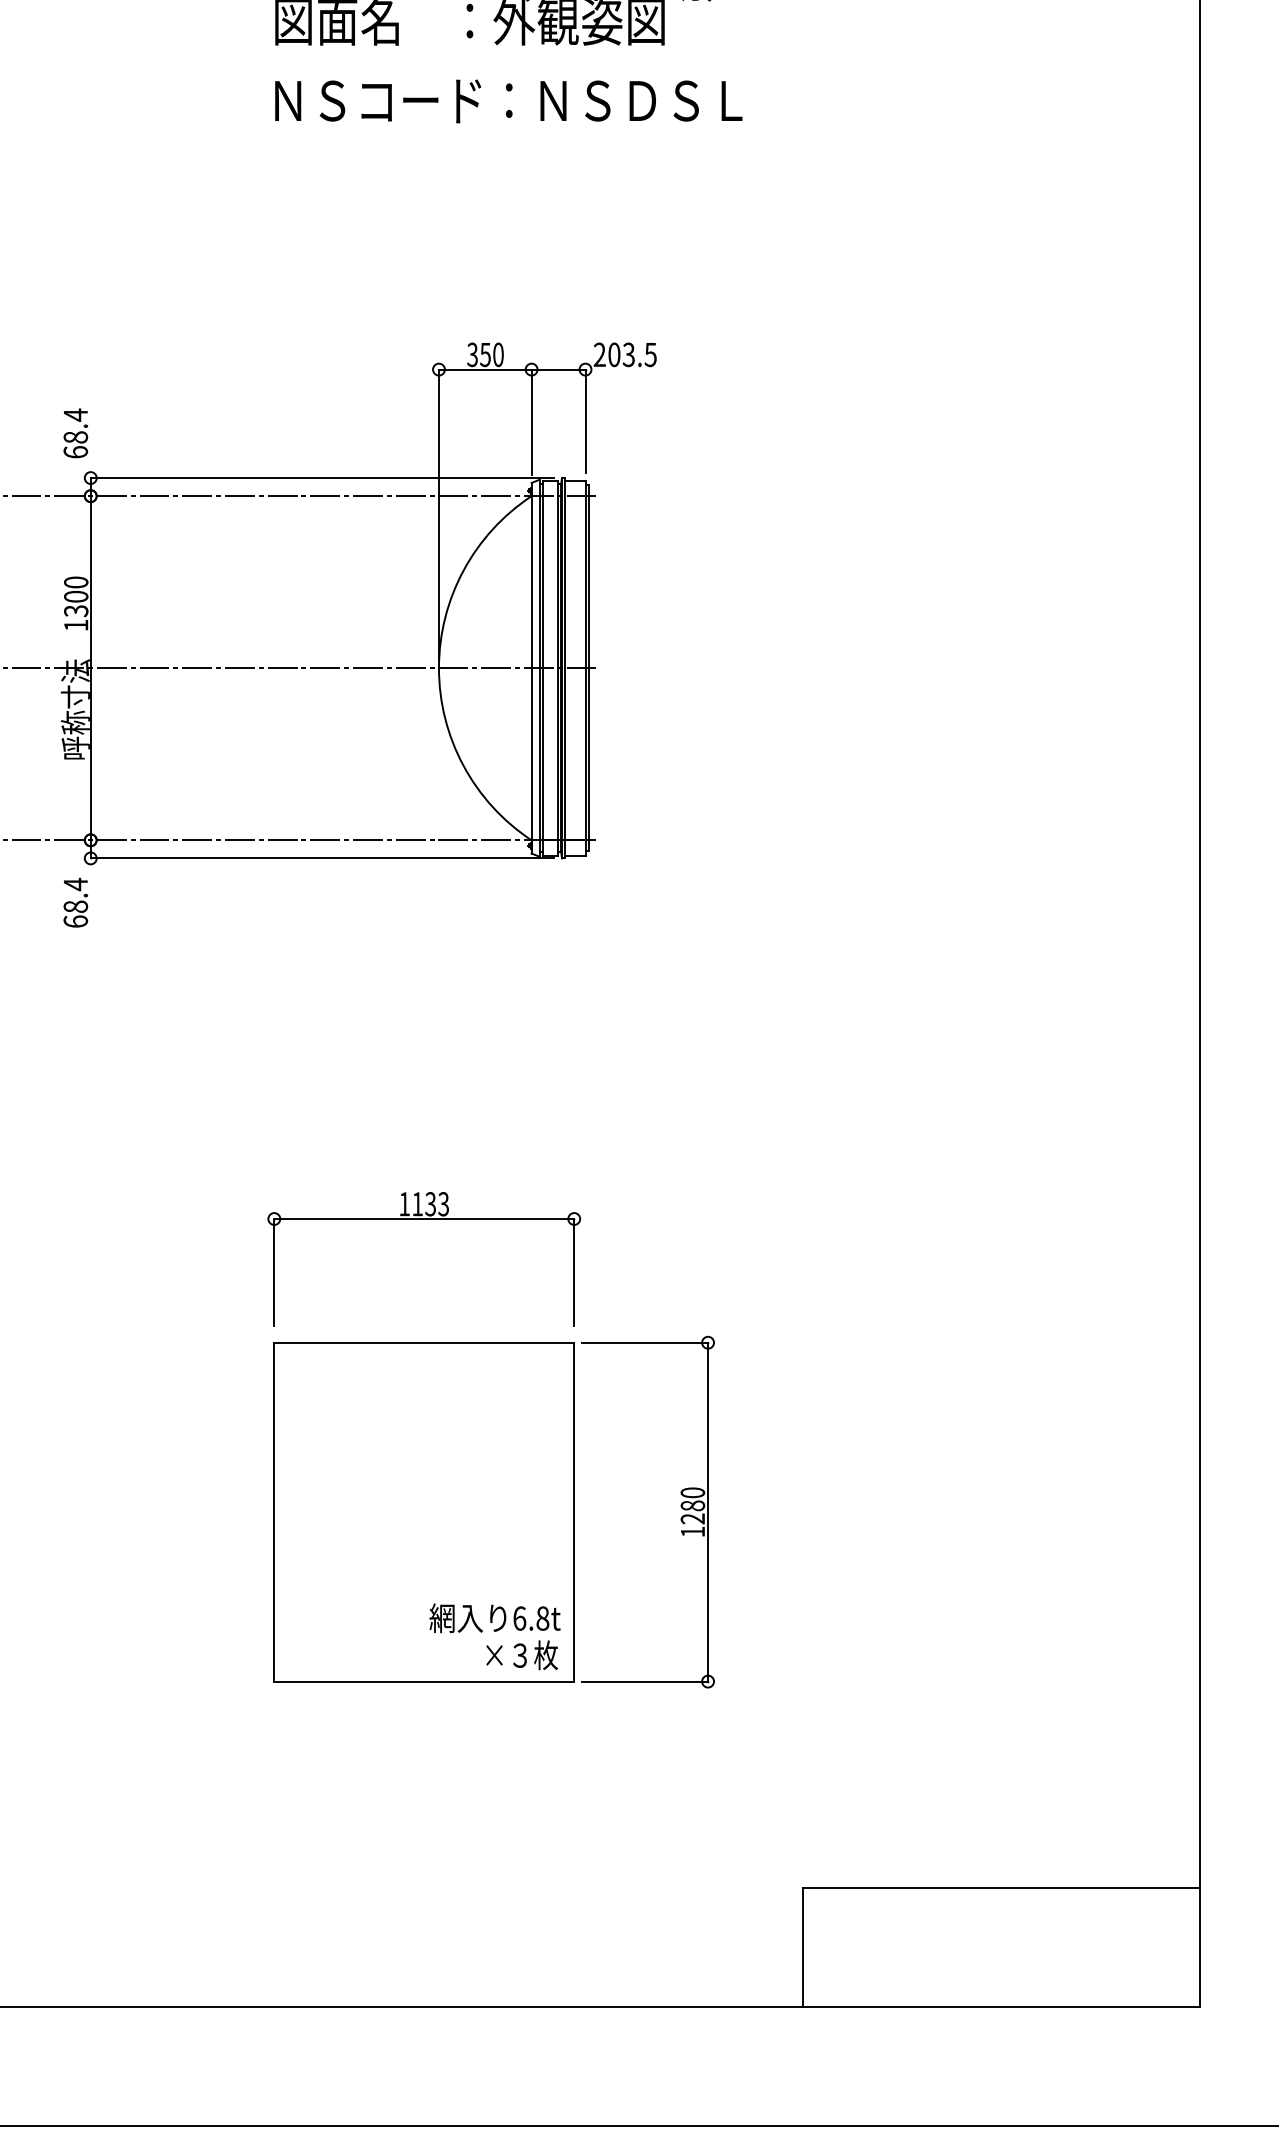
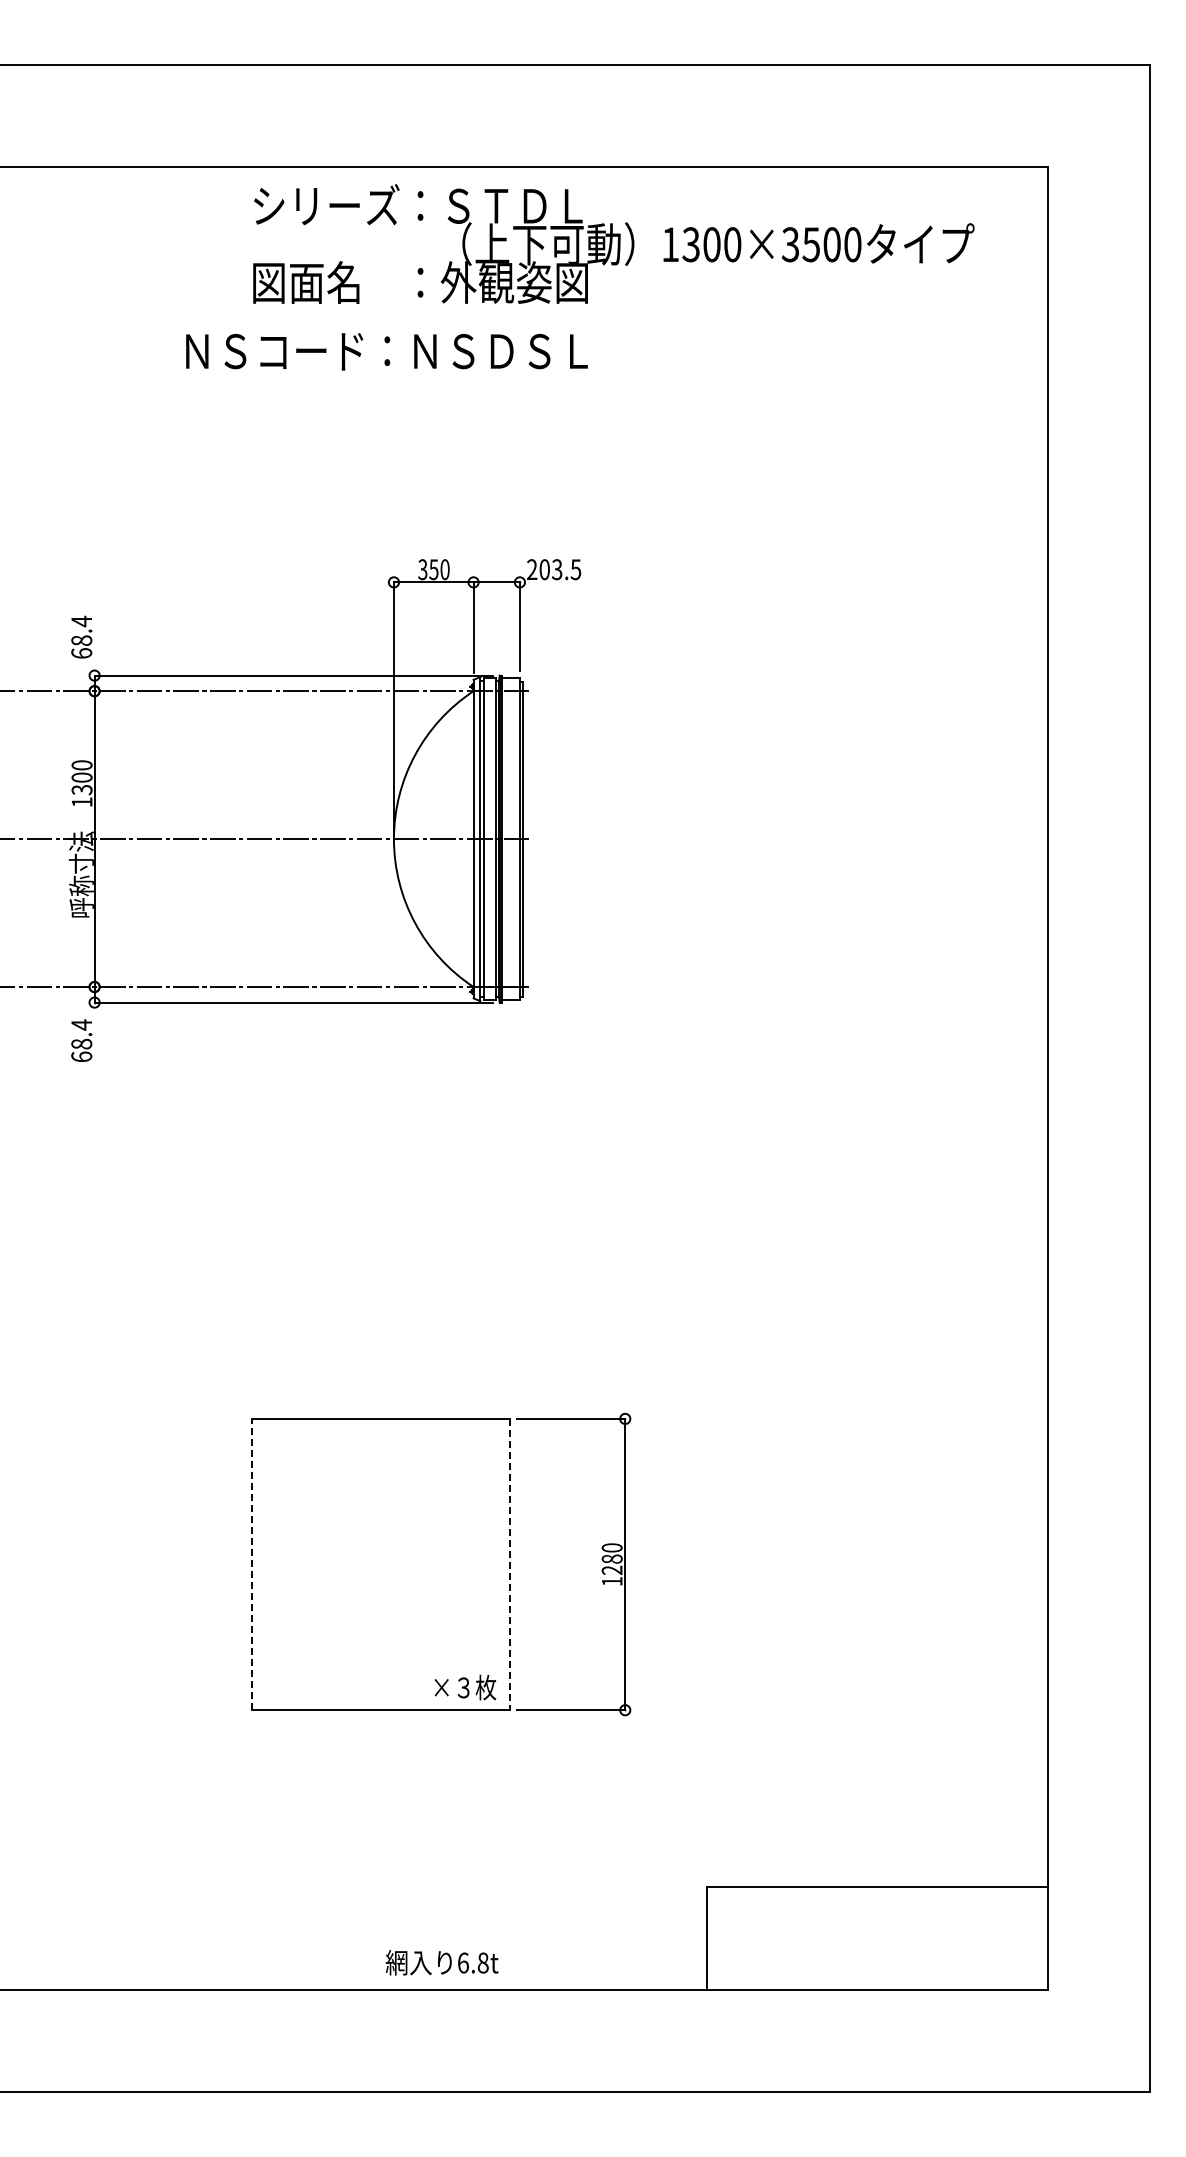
text: (508, 101) -> (386, 351), moved
part: (424, 1220) -> (381, 1313), removed
line: (274, 1512) -> (252, 1564), solid -> dashed
line: (574, 1512) -> (510, 1564), solid -> dashed
text: (494, 1617) -> (441, 1962), moved

